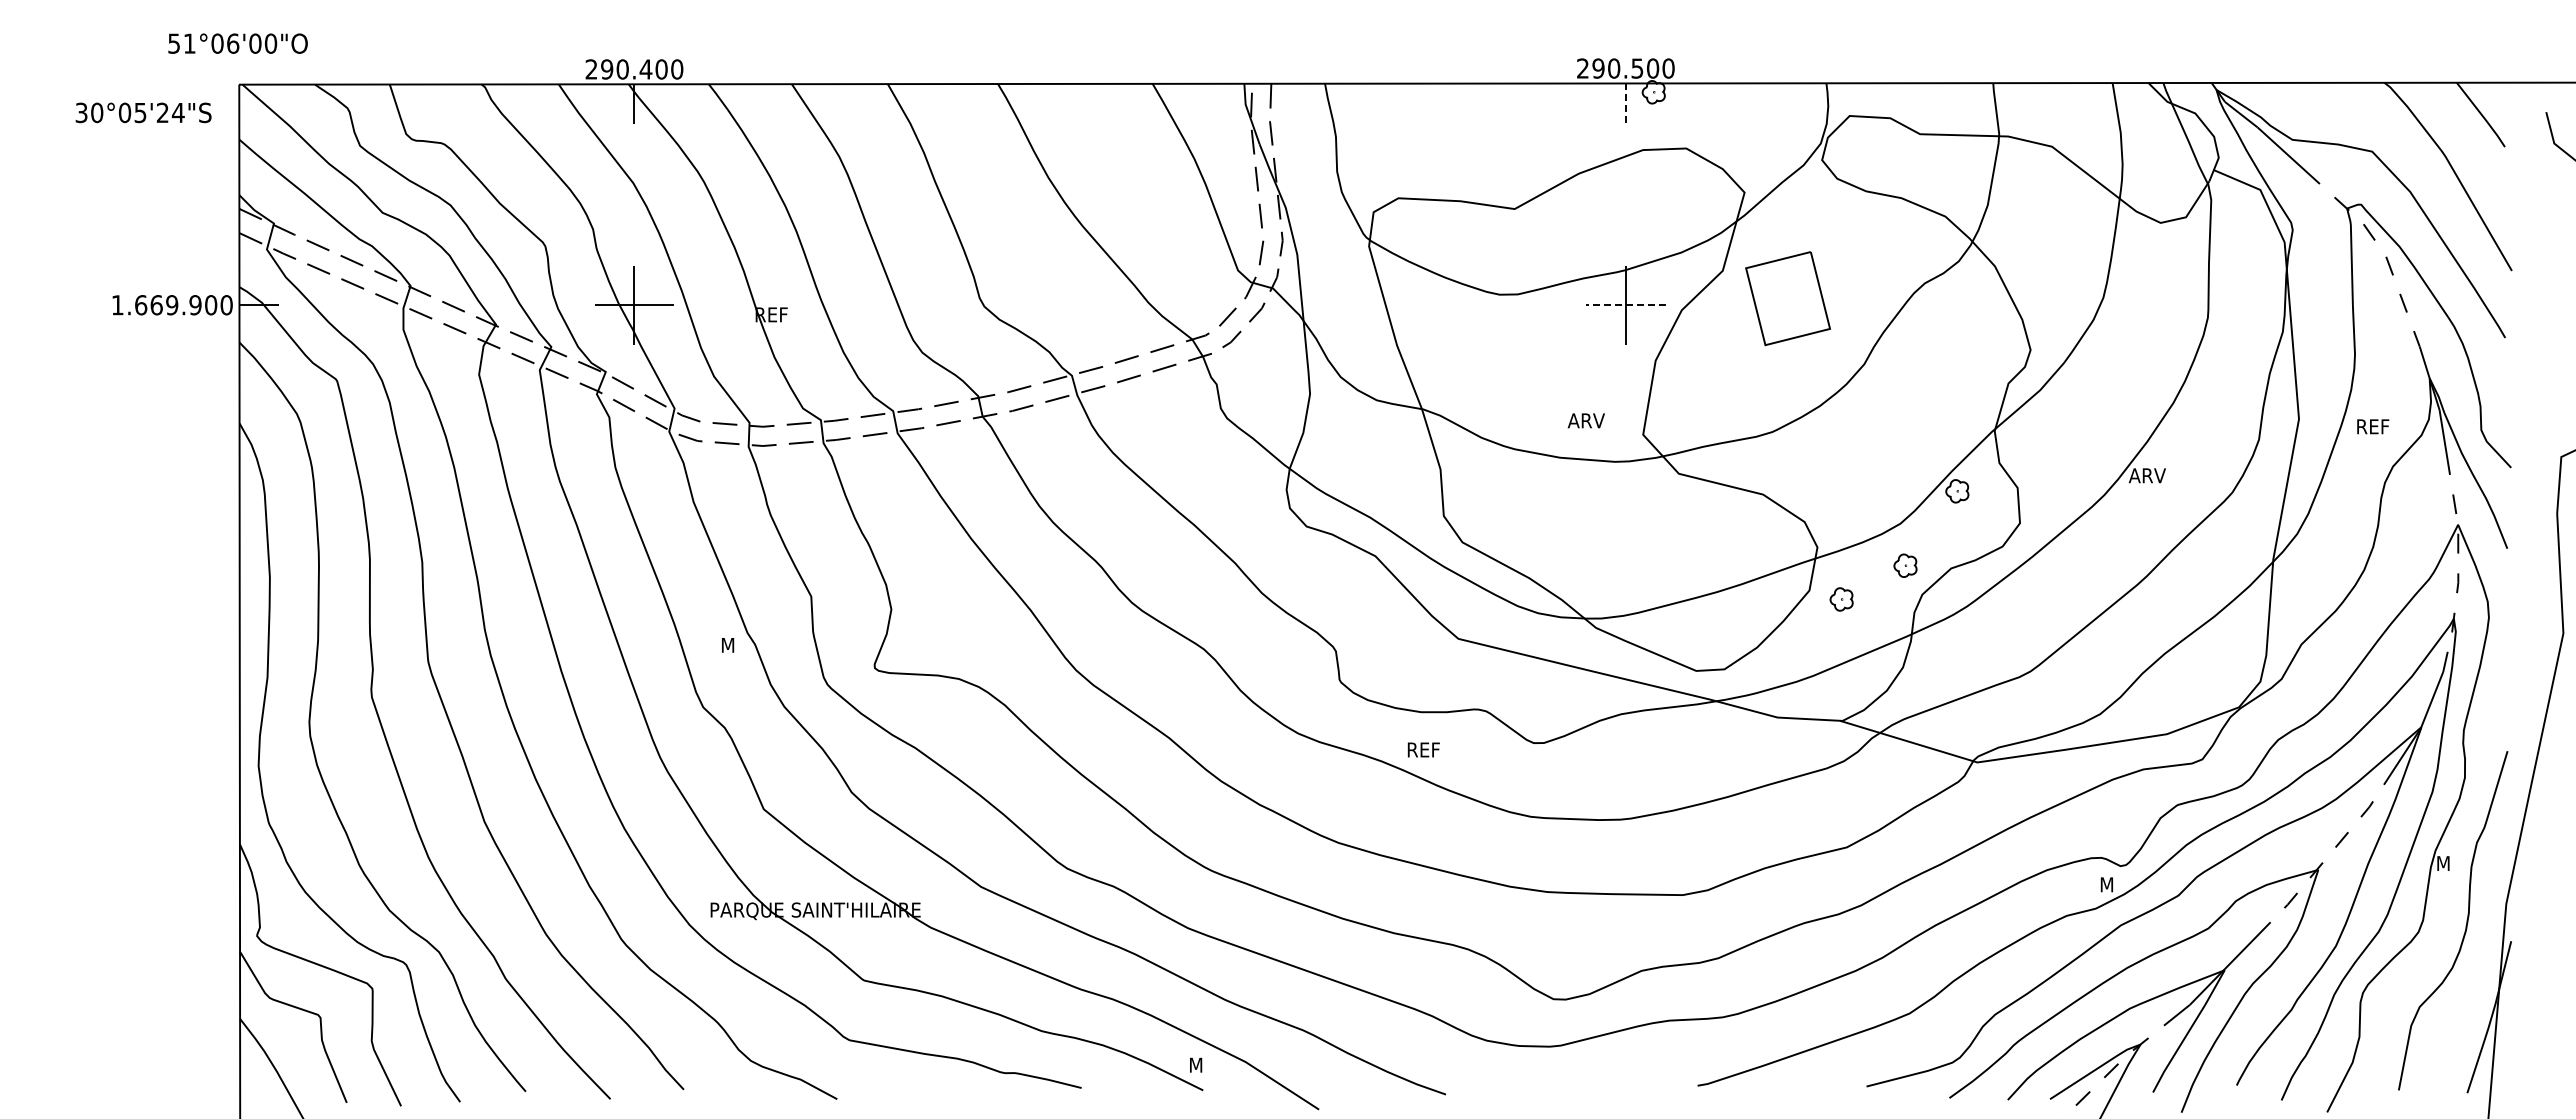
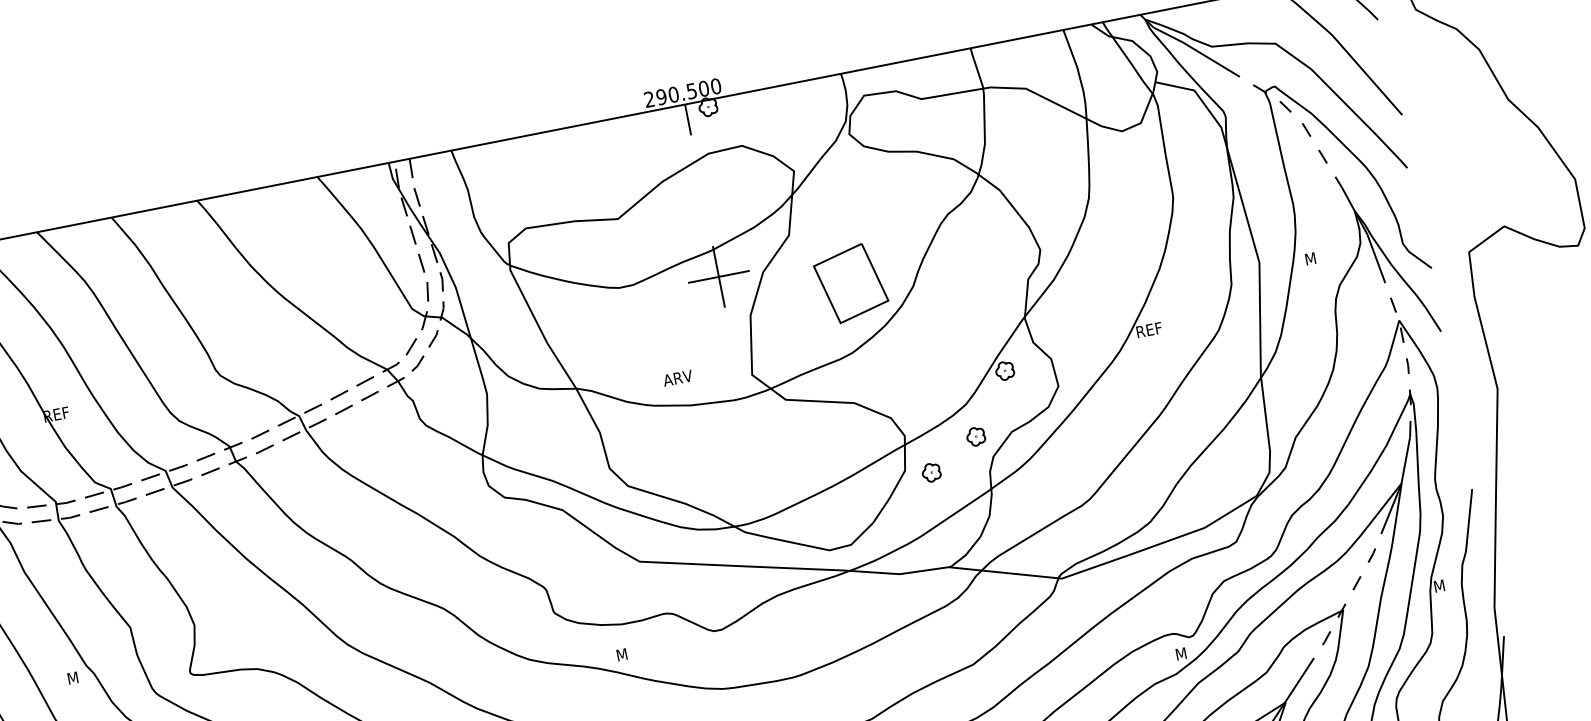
line: (1625, 103) -> (687, 120), dashed -> solid
part: (1787, 298) -> (850, 283), moved
line: (1625, 305) -> (718, 277), dashed -> solid
text: (1585, 420) -> (677, 378), moved
text: (2374, 426) -> (1319, 256), REF -> M
text: (2146, 475) -> (1149, 329), ARV -> REF
text: (1424, 749) -> (630, 652), REF -> M

